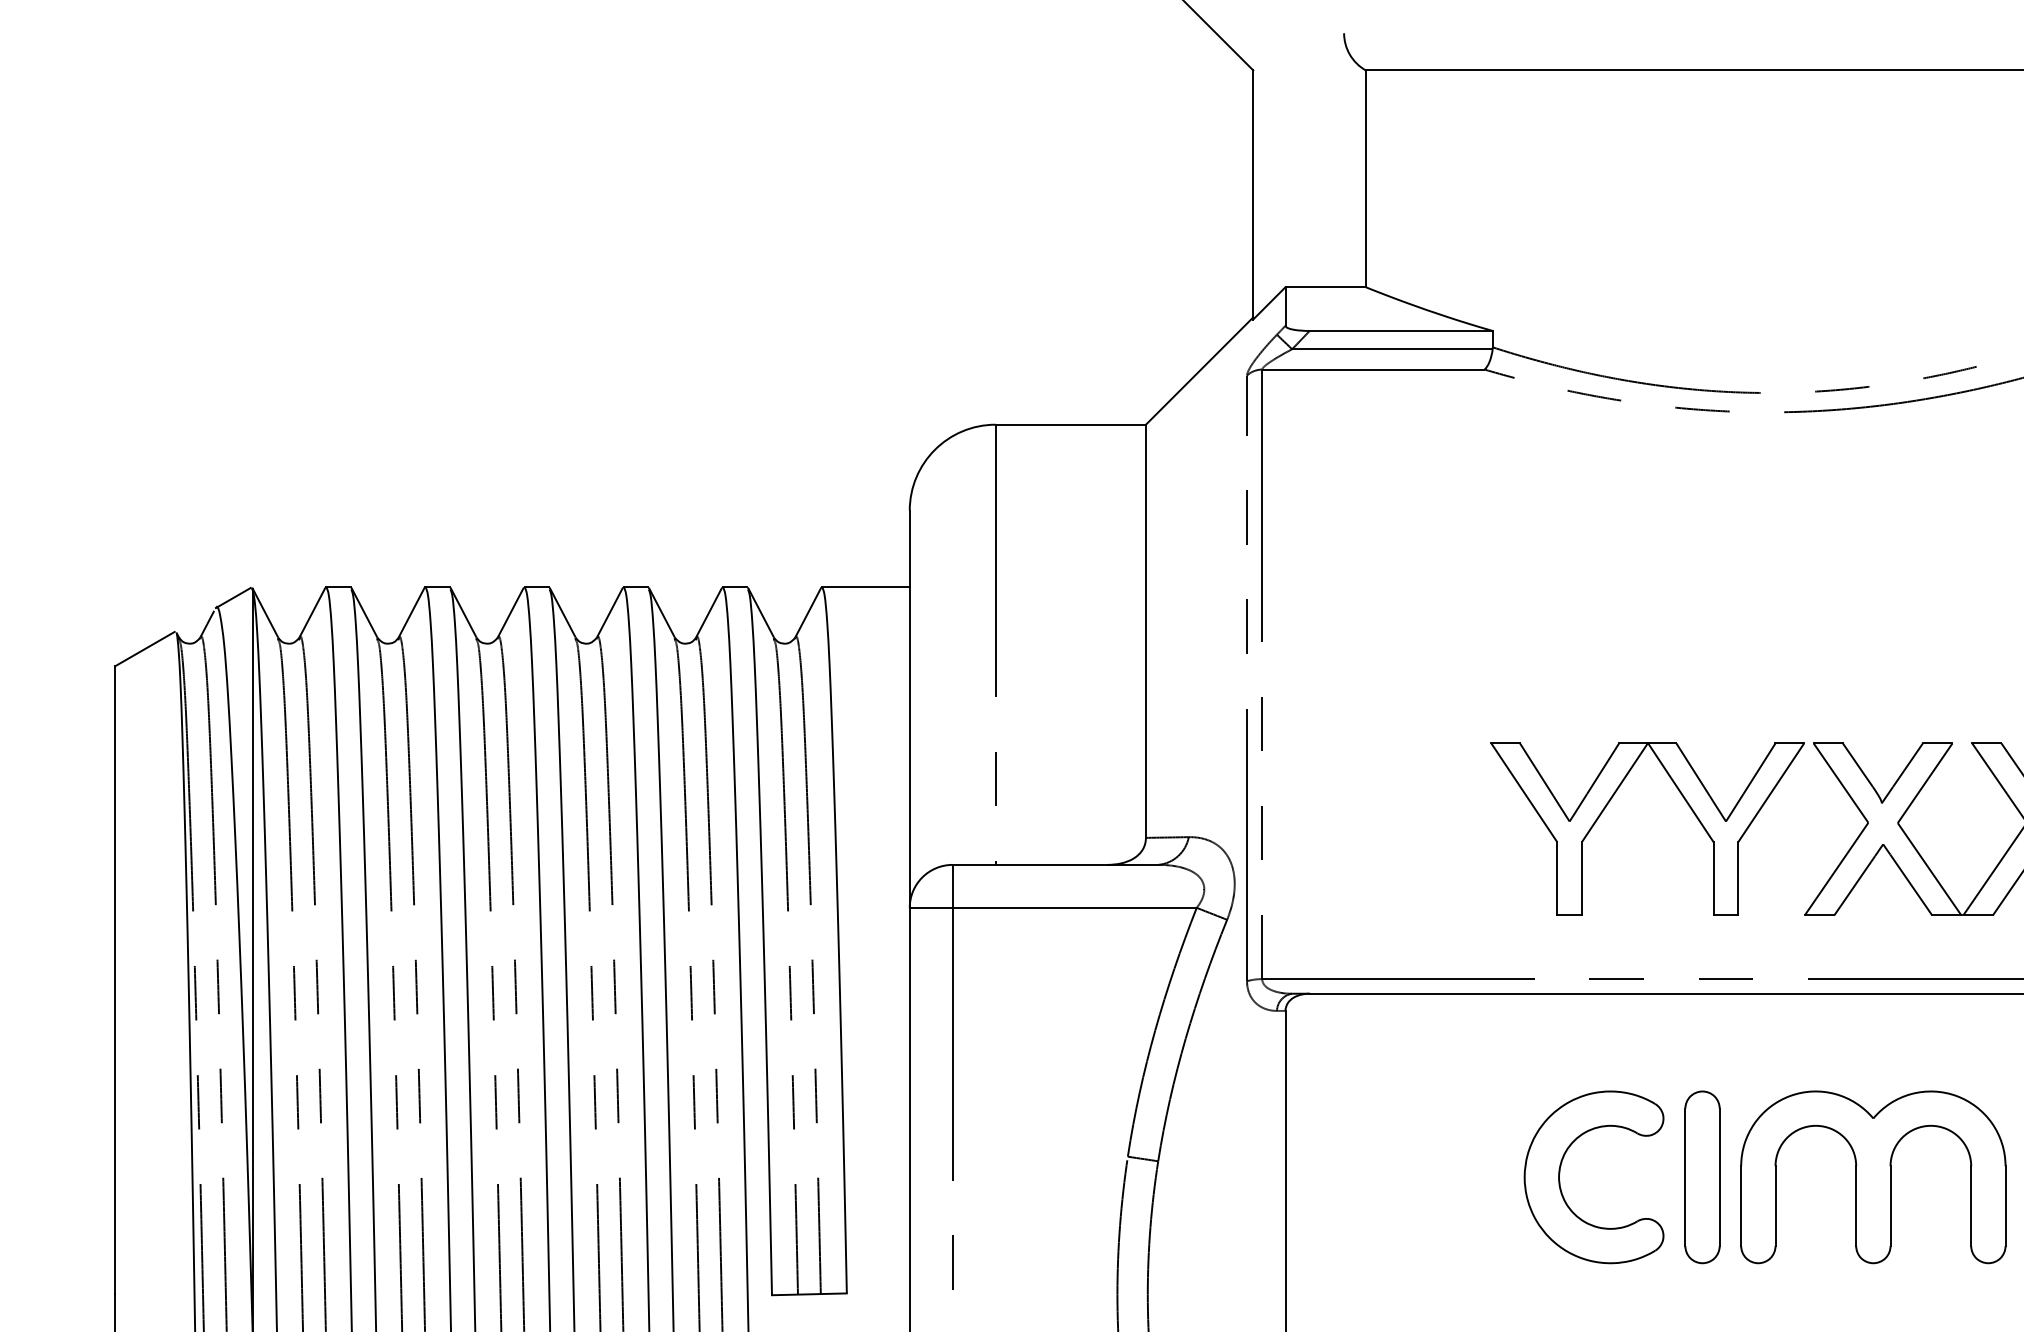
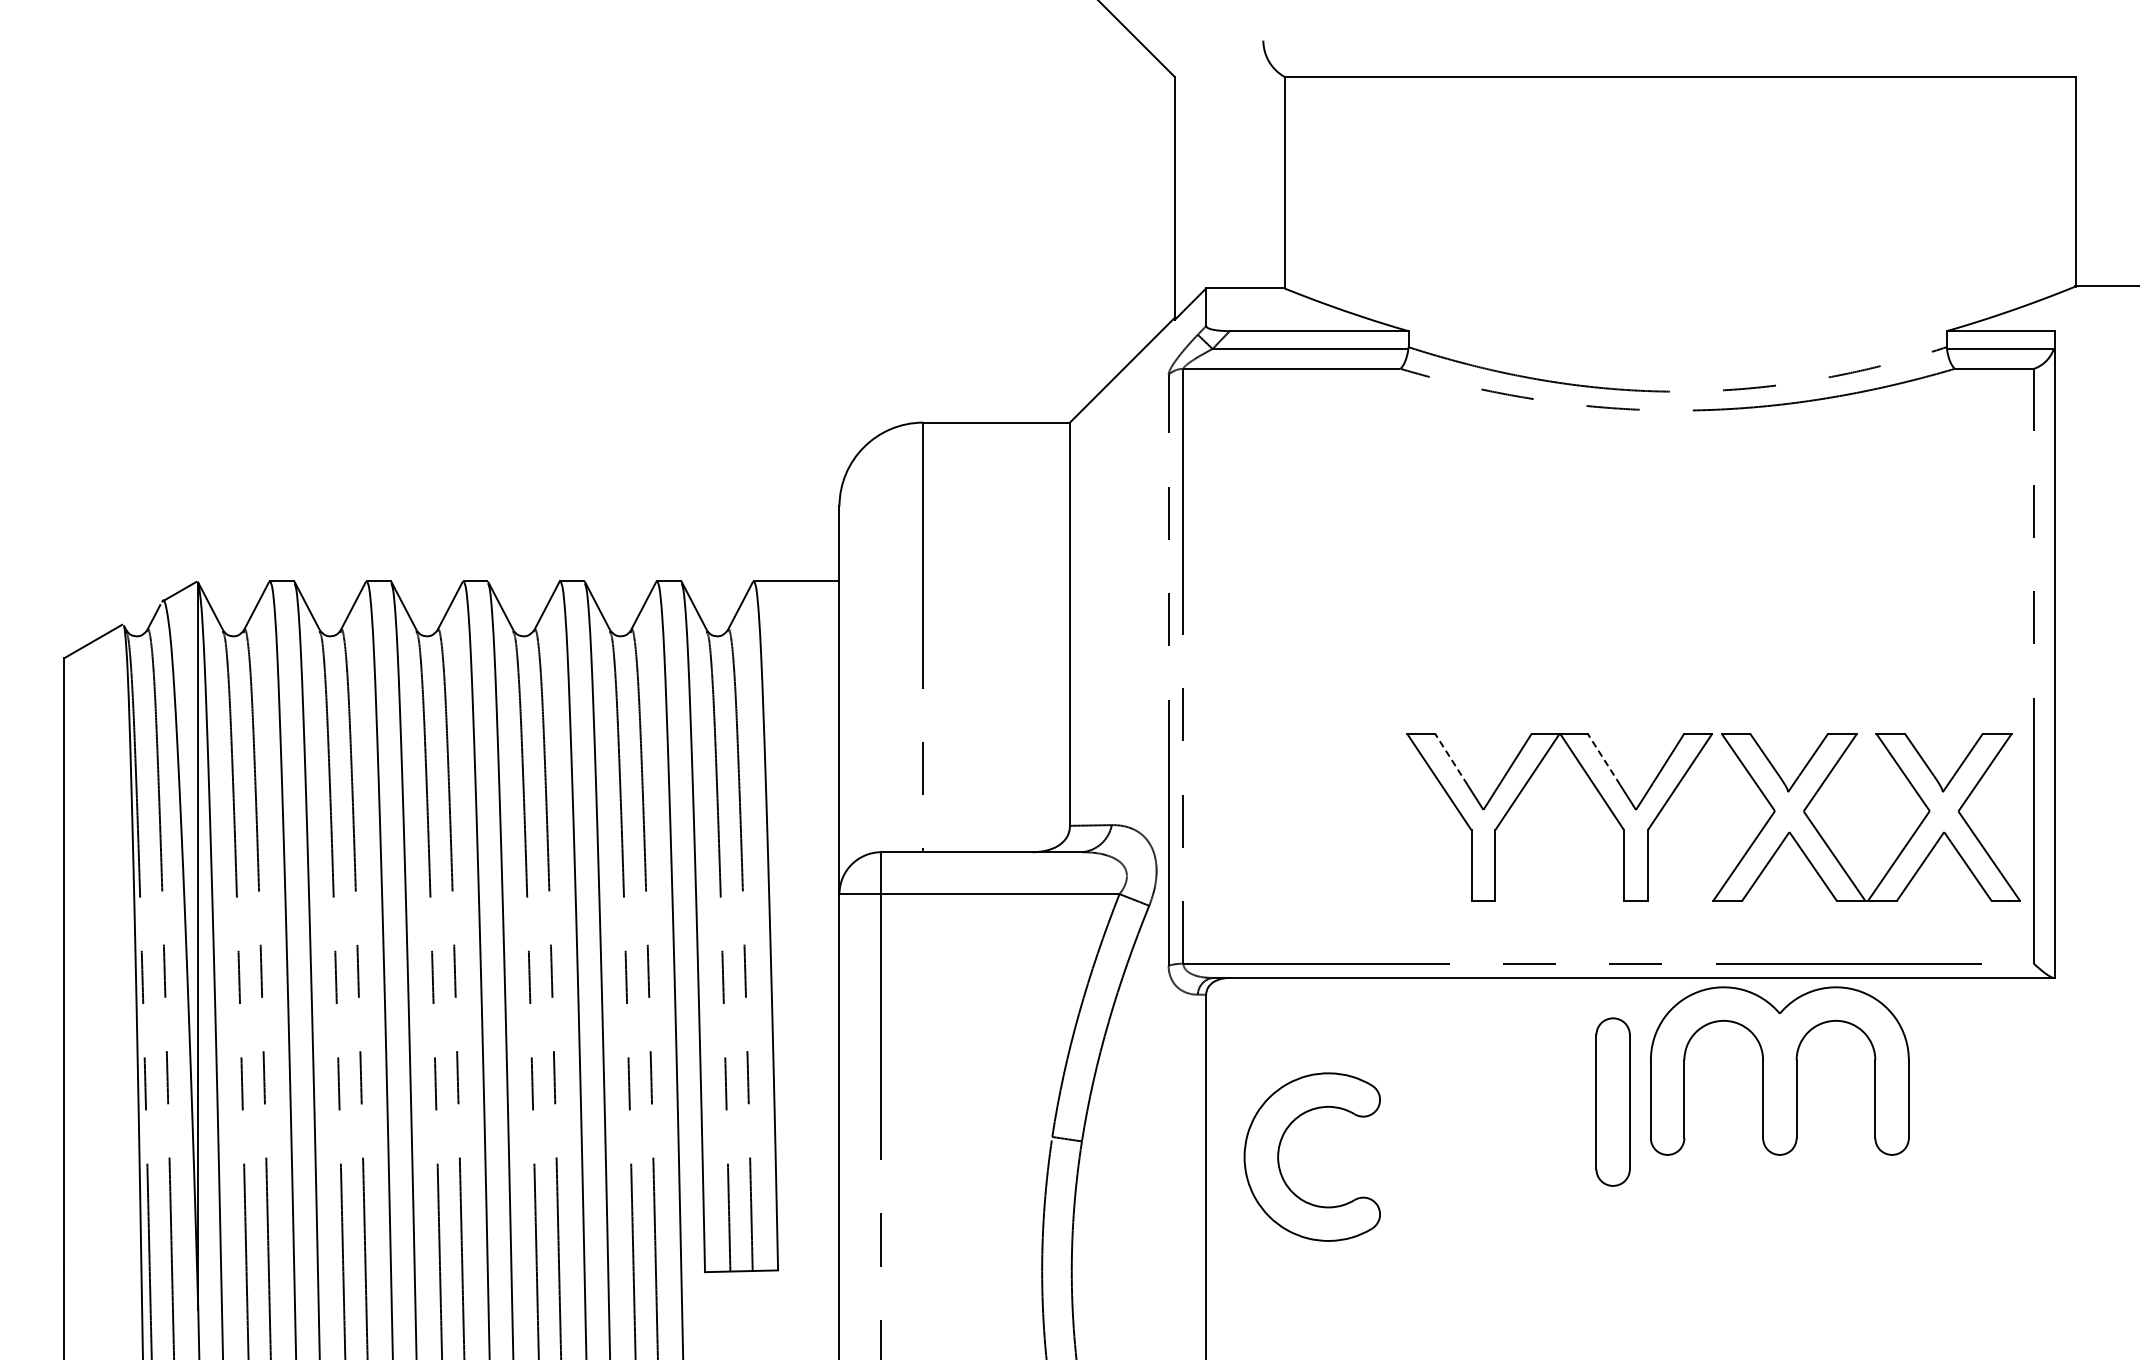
line: (1536, 769) -> (1451, 759), solid -> dashed
line: (1693, 769) -> (1604, 759), solid -> dashed
part: (1560, 1175) -> (1279, 1155), moved
part: (1701, 1176) -> (1612, 1101), moved
part: (1872, 1176) -> (1779, 1070), moved

